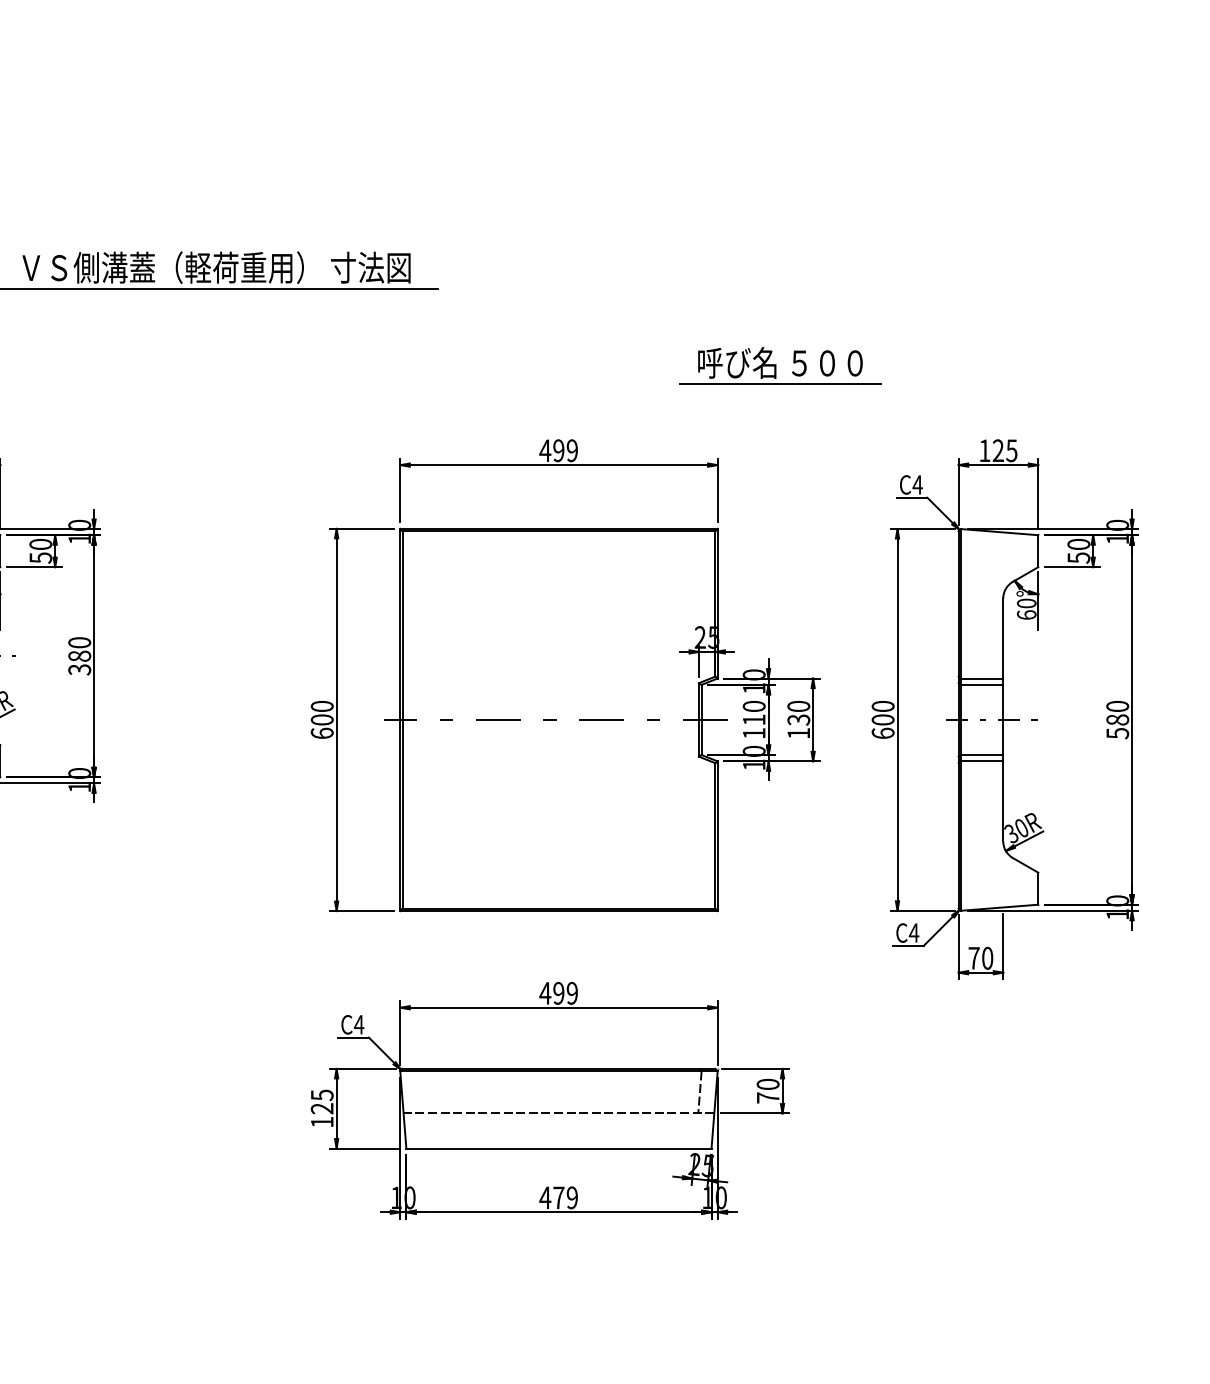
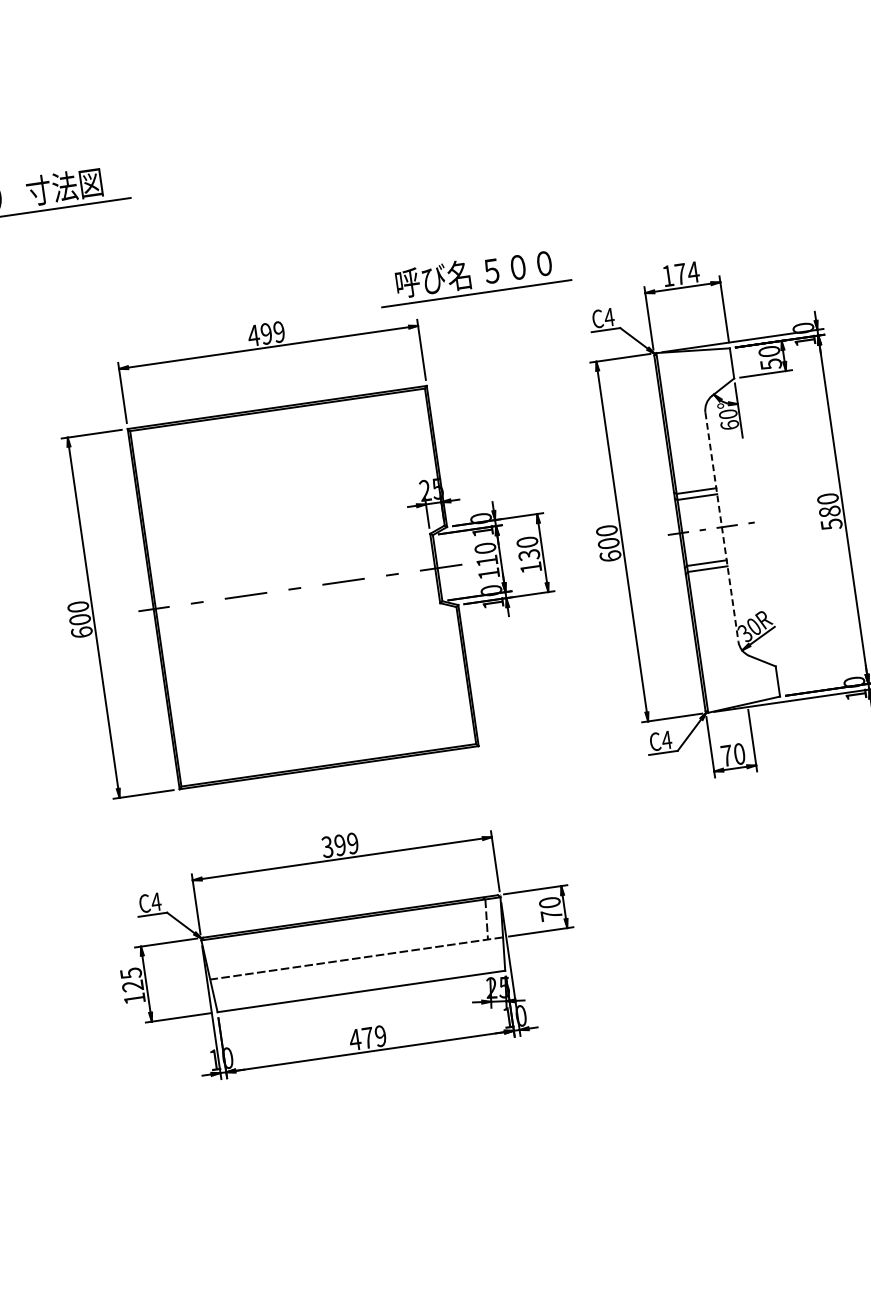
part: (780, 365) -> (474, 275), moved
text: (1004, 450) -> (686, 273), 125 -> 174
line: (1003, 719) -> (722, 526), solid -> dashed
text: (545, 992) -> (327, 846), 499 -> 399

